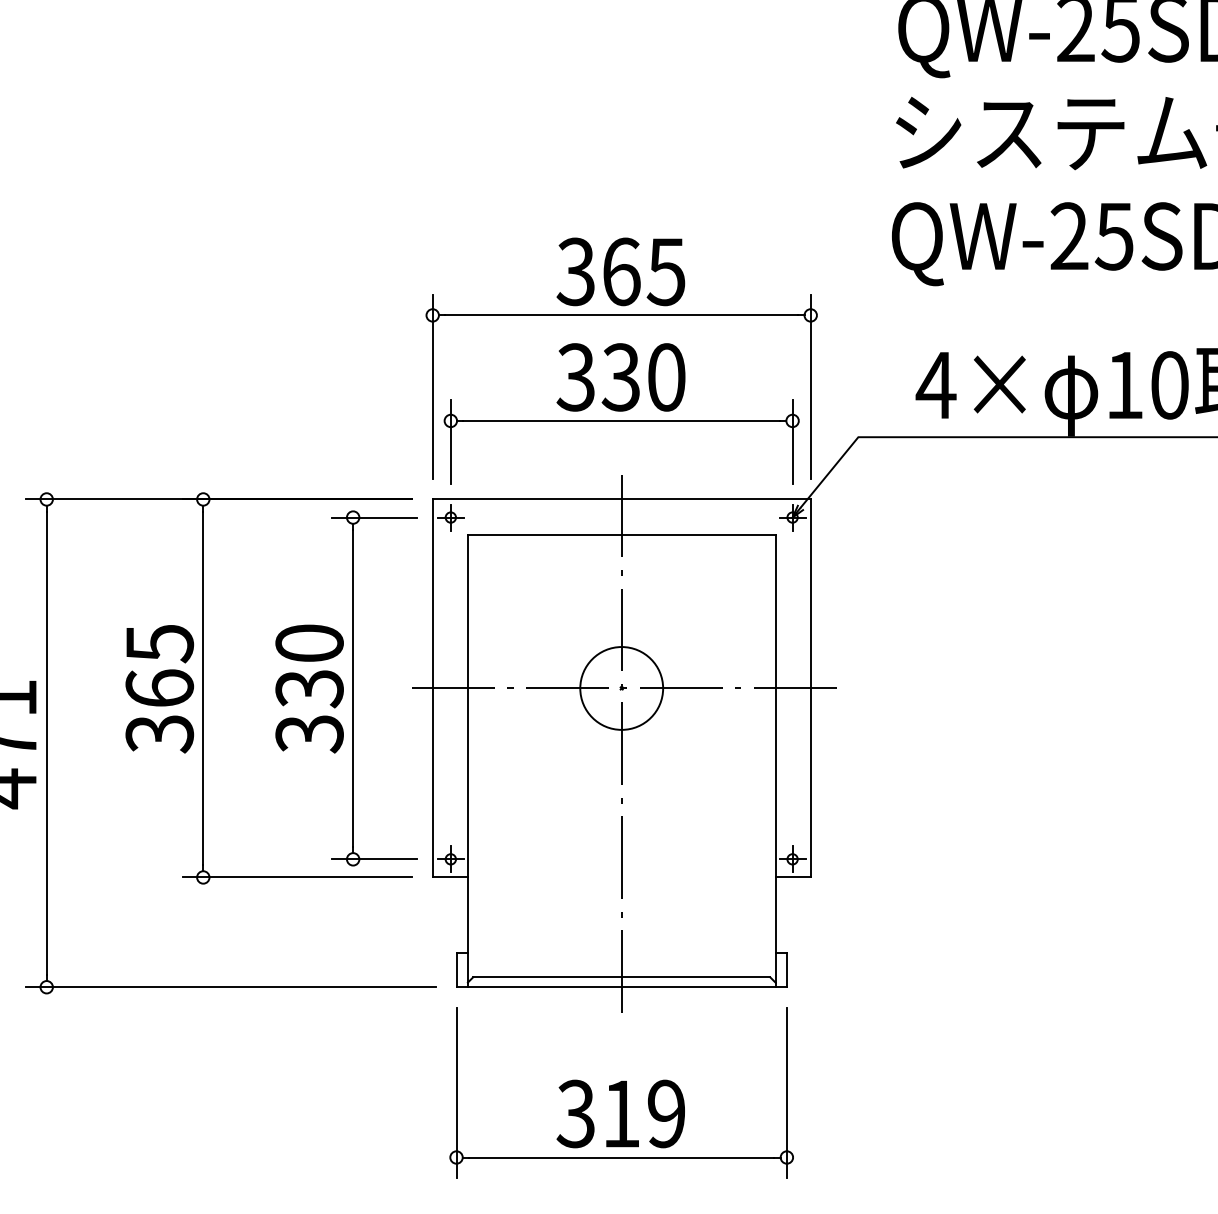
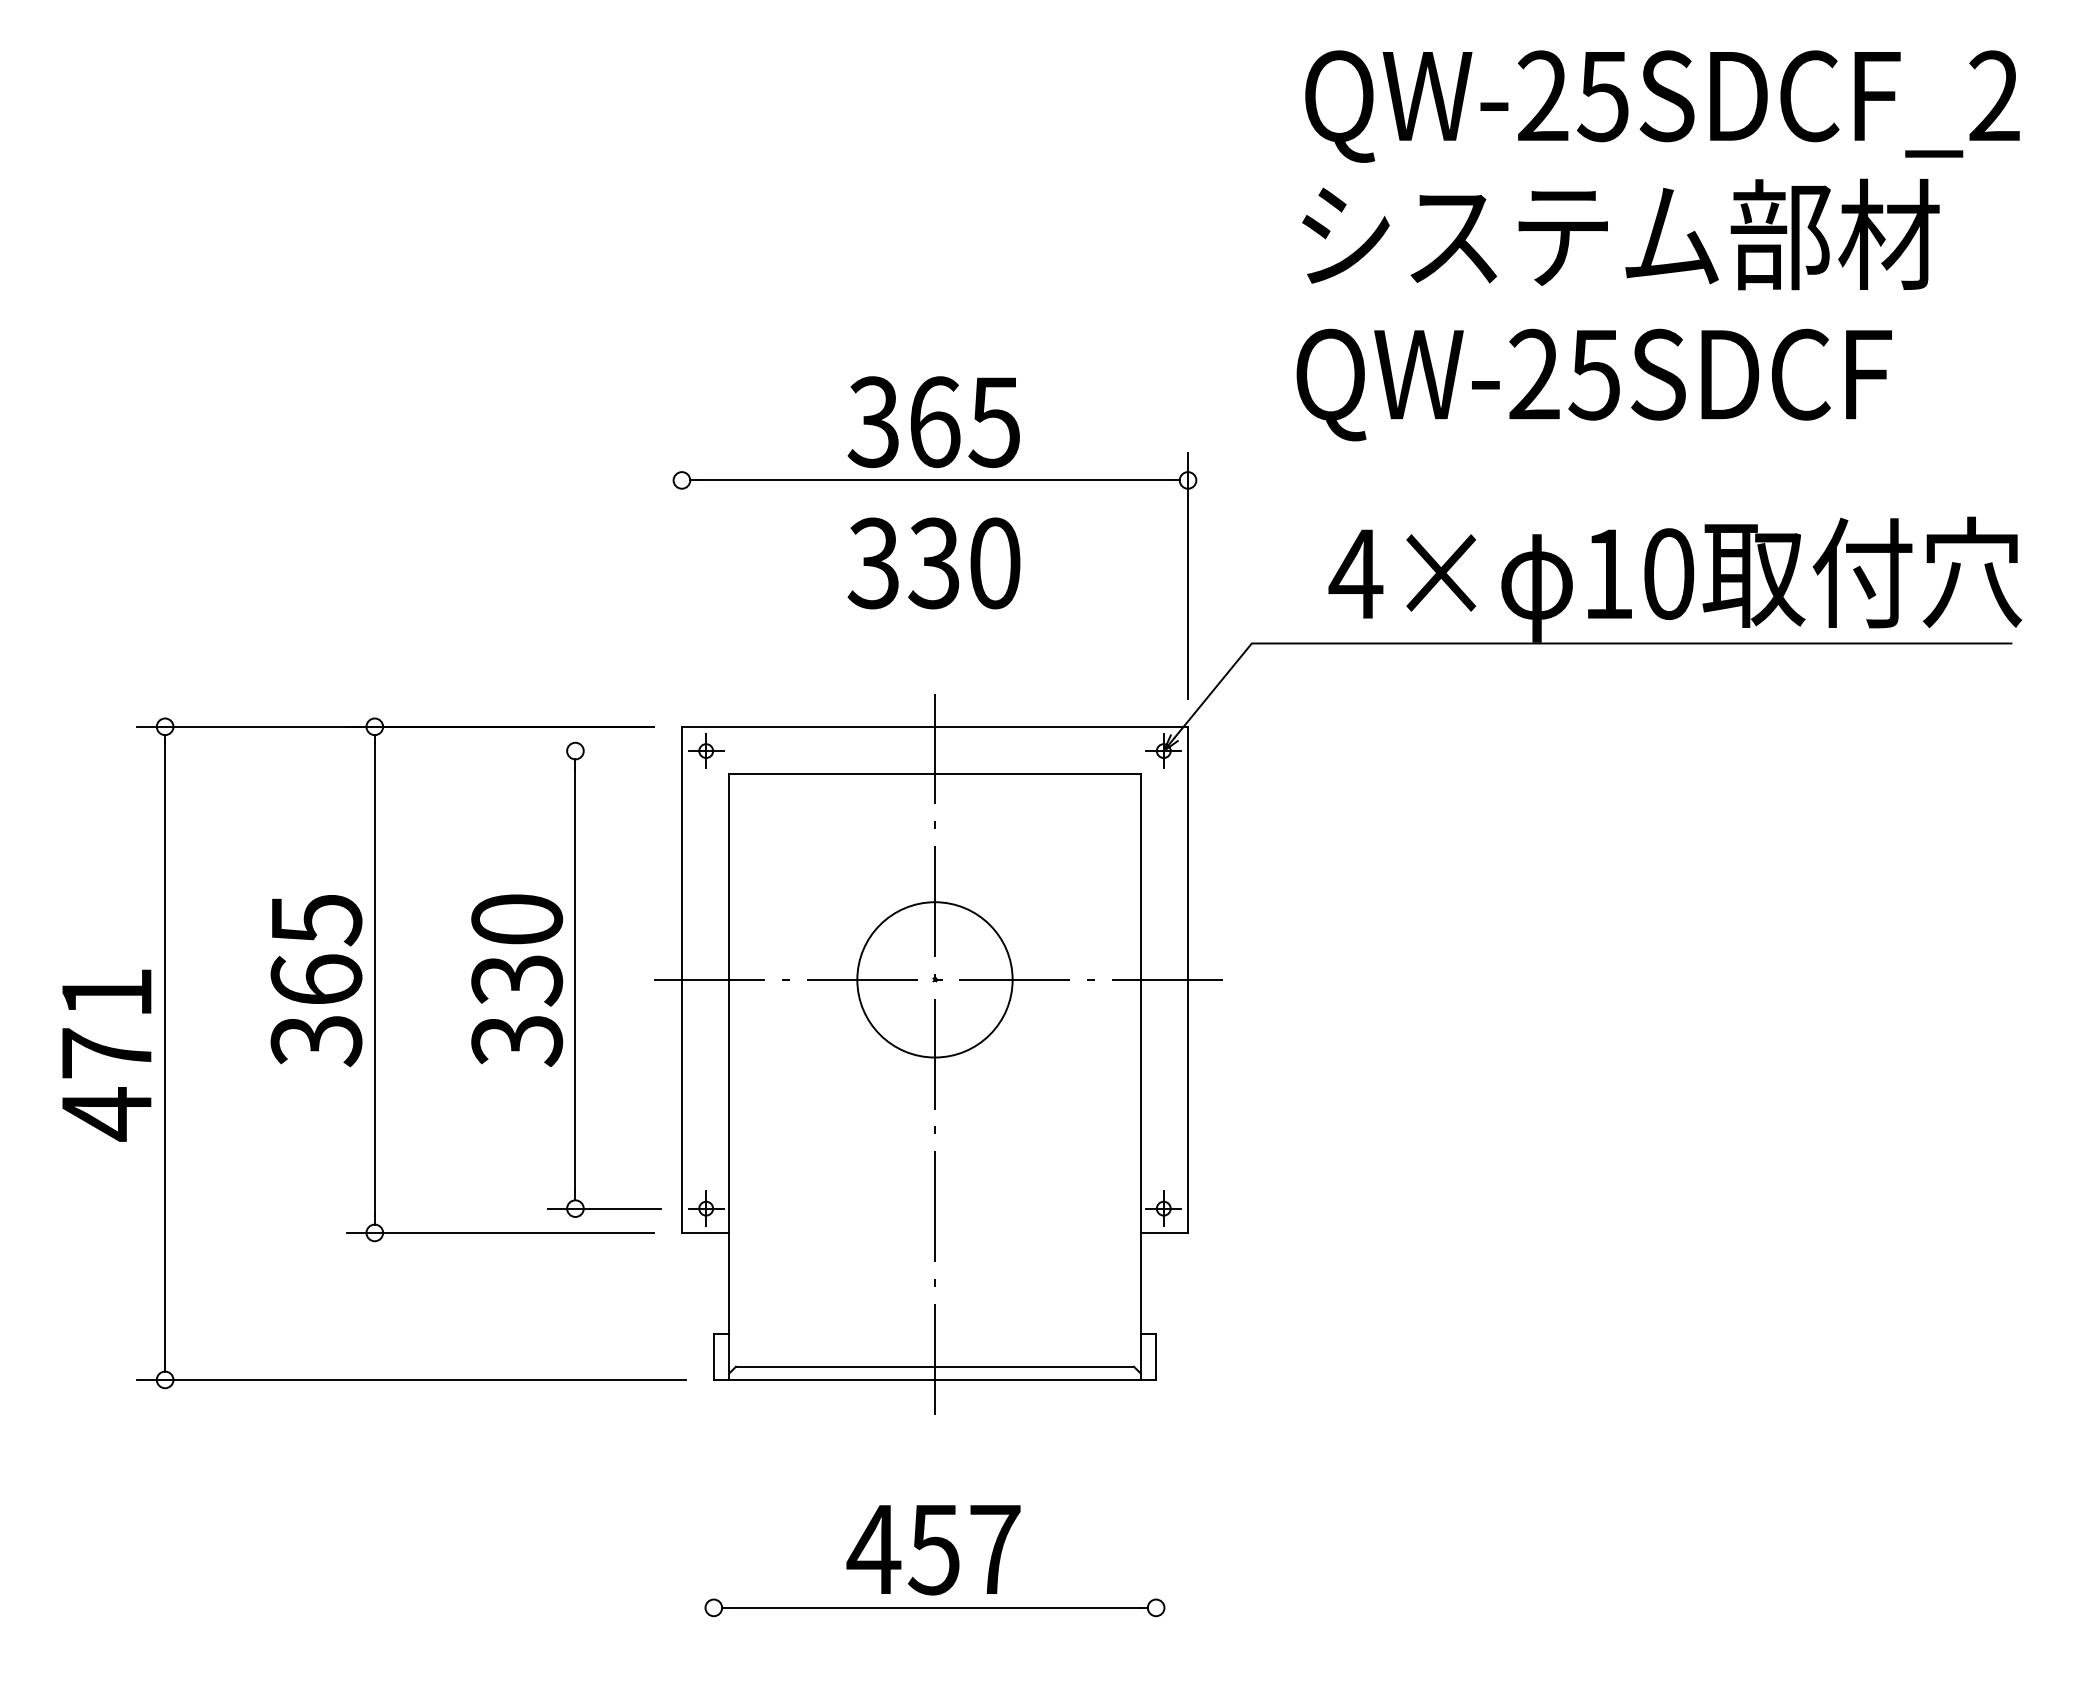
line: (432, 386) -> (681, 575), removed
part: (621, 421) -> (934, 622), removed
line: (374, 517) -> (604, 751), removed
circle: (621, 688) -> (934, 979), size x1.4
line: (456, 1093) -> (713, 1521), removed
line: (787, 1093) -> (1156, 1521), removed
text: (620, 1113) -> (933, 1549), 319 -> 457

